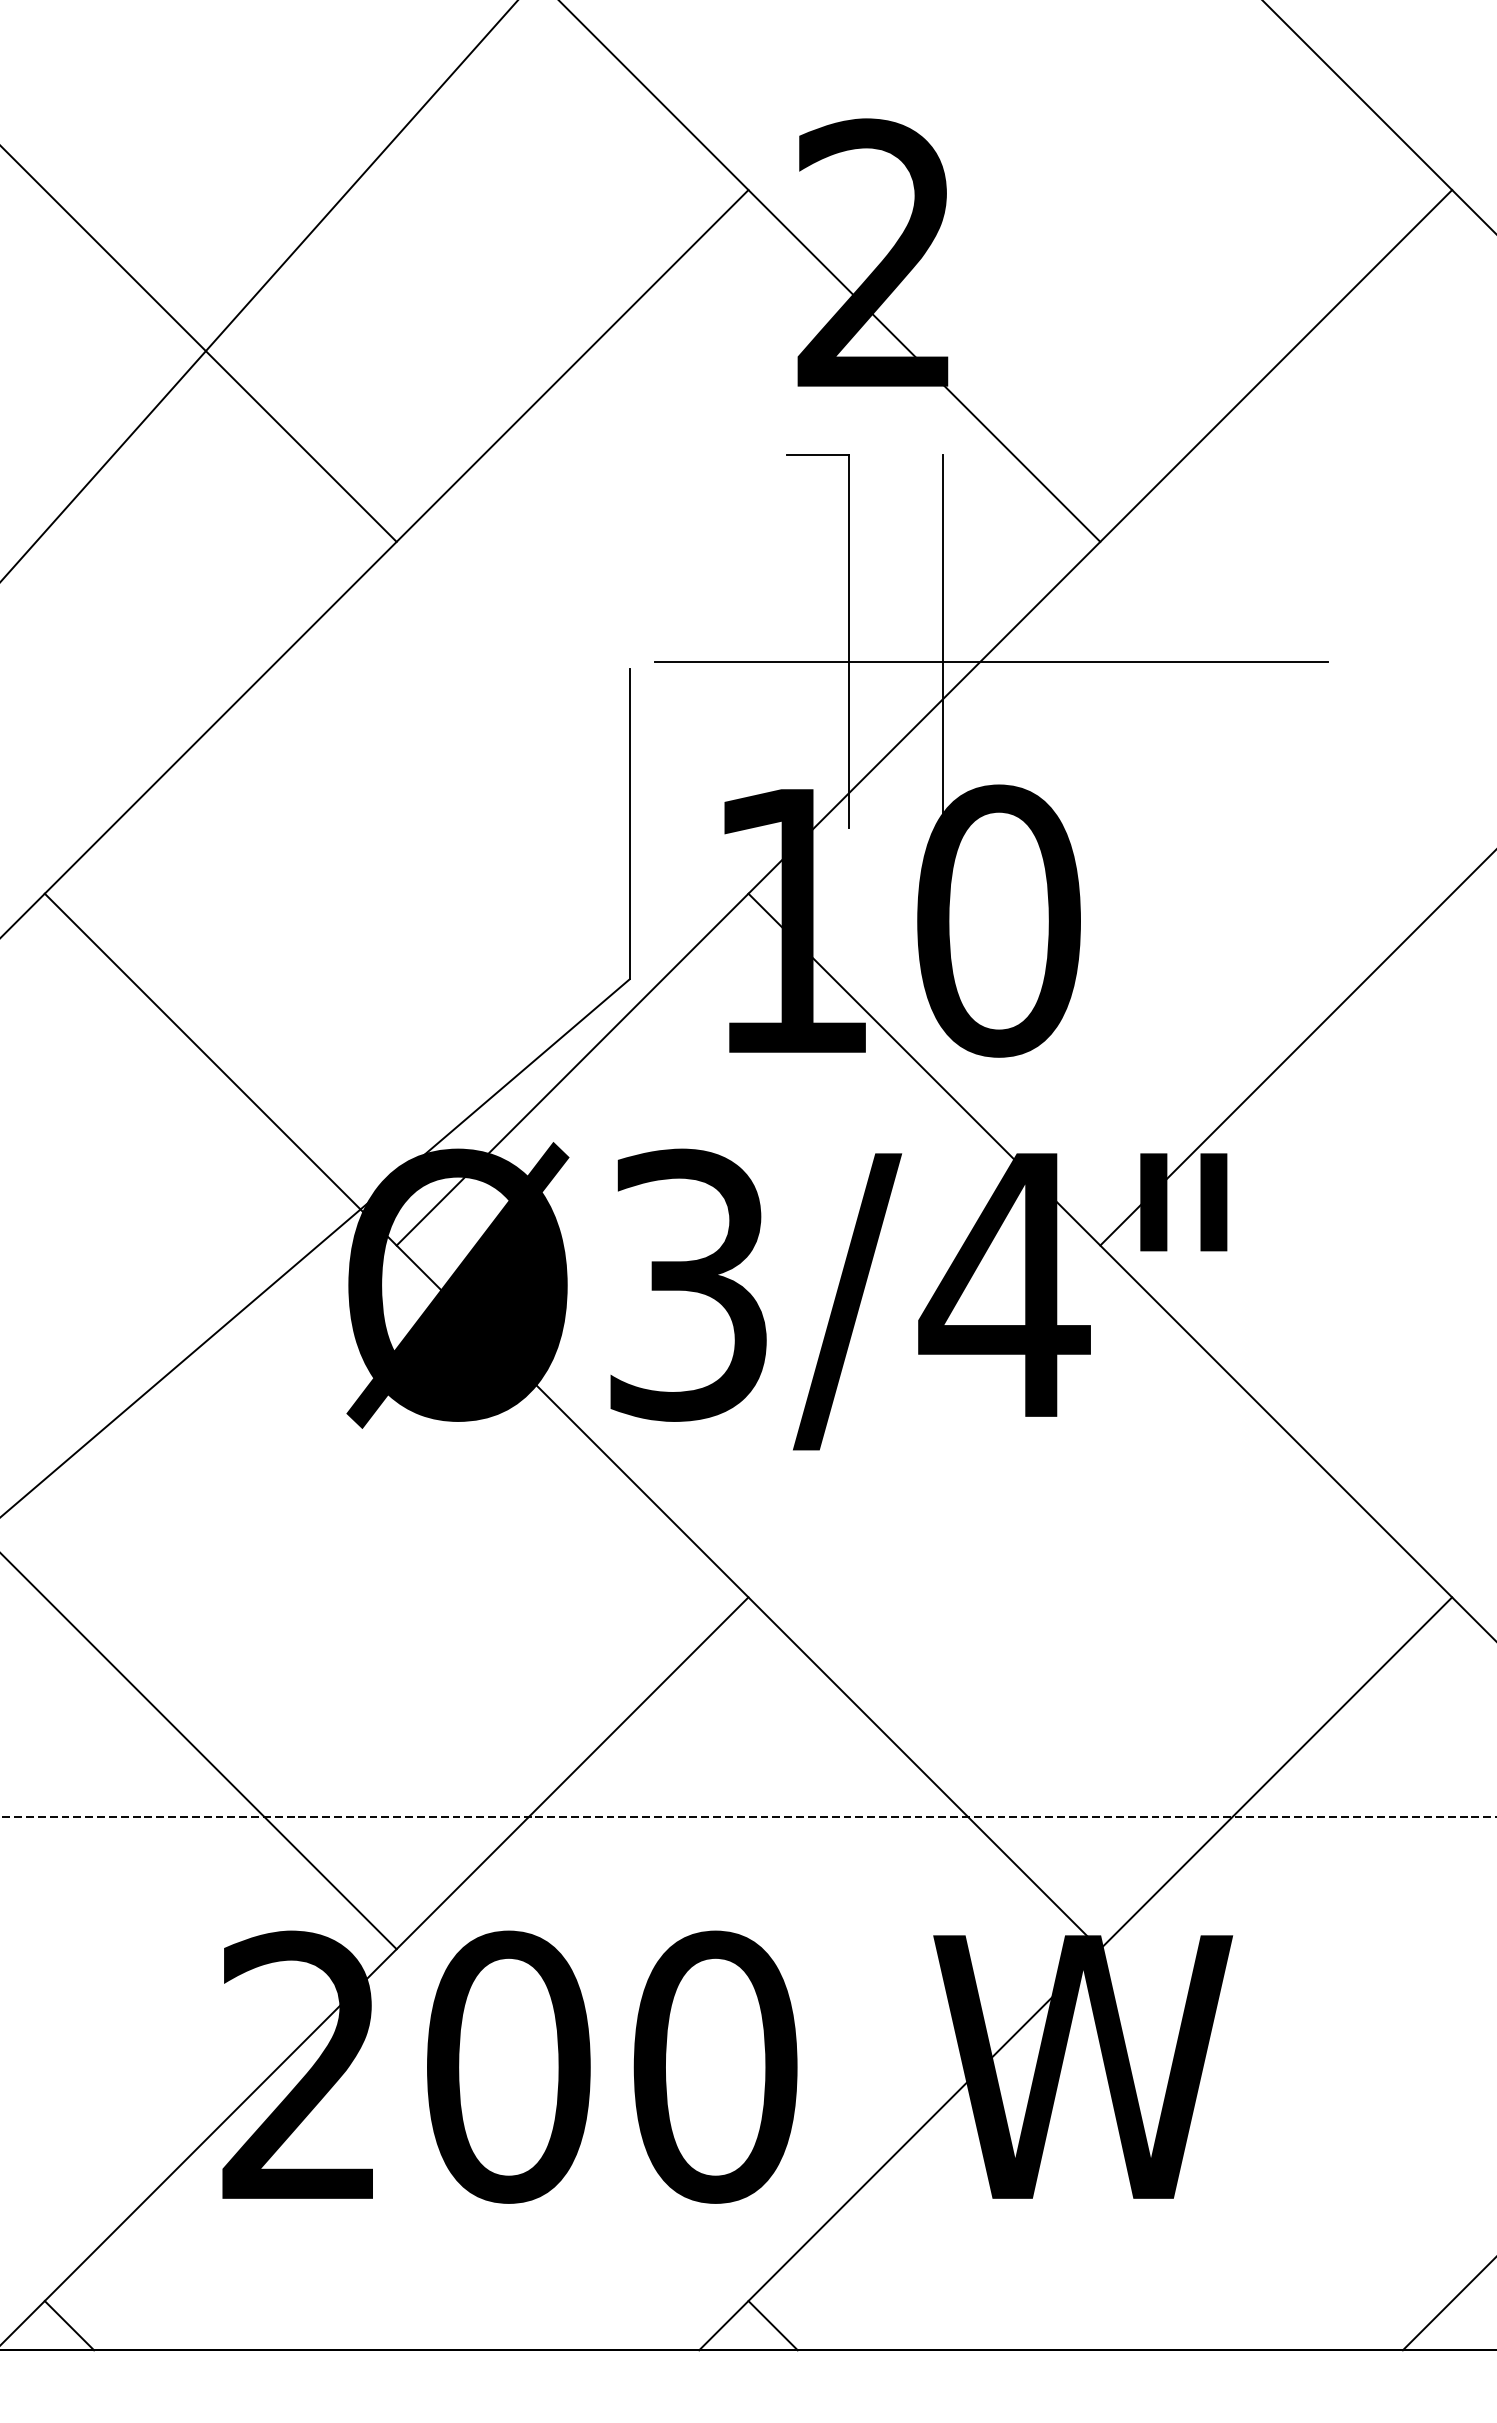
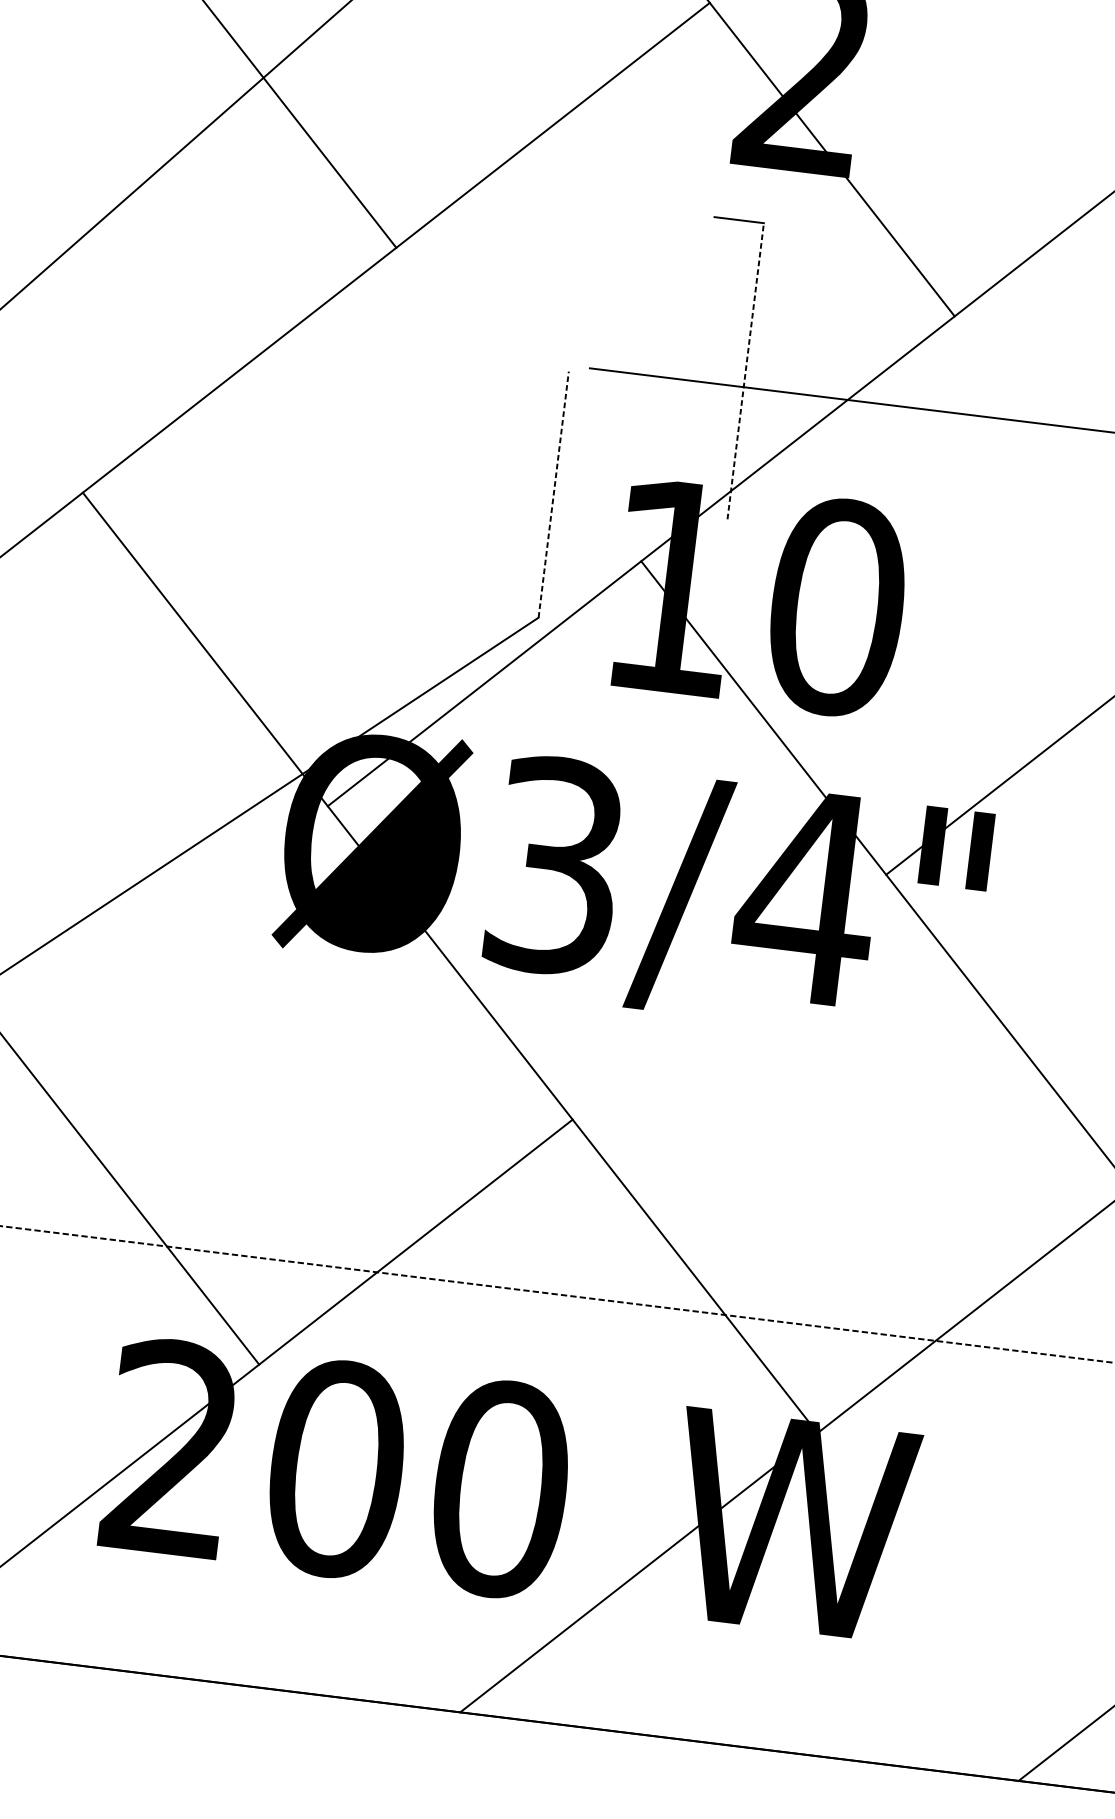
line: (849, 641) -> (745, 370), solid -> dashed
line: (942, 641) -> (819, 380), removed
line: (629, 823) -> (553, 493), solid -> dashed
line: (772, 2325) -> (520, 1699), removed

